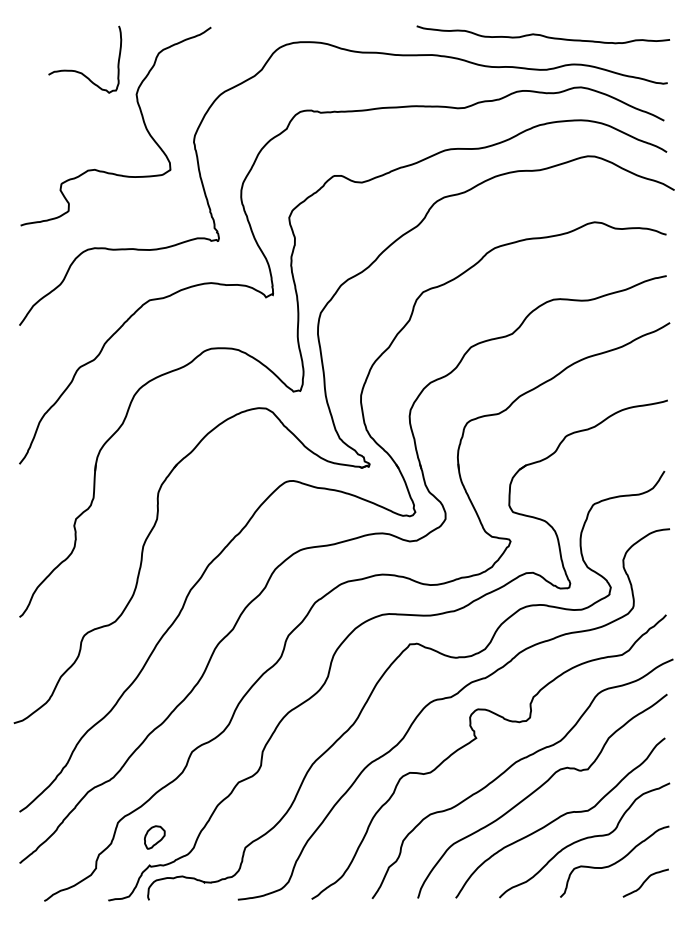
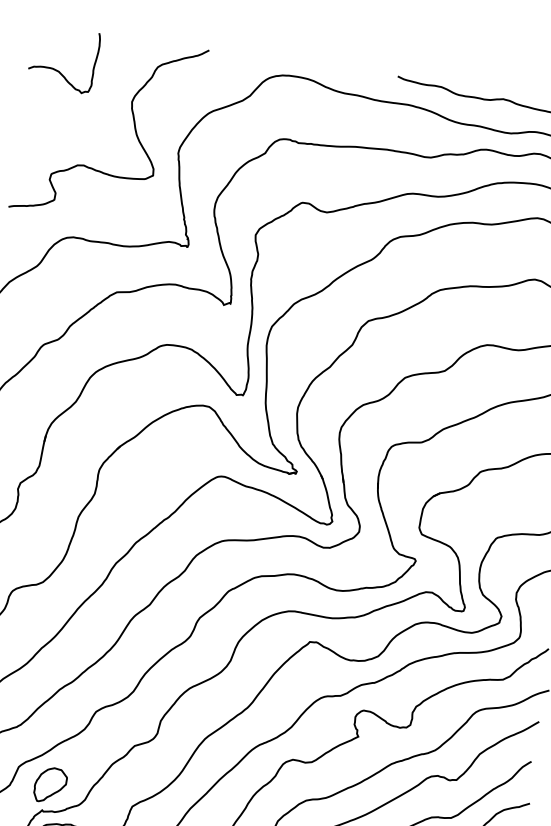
curve: (82, 72) -> (59, 70), moved
part: (154, 837) -> (50, 785), size x1.67

